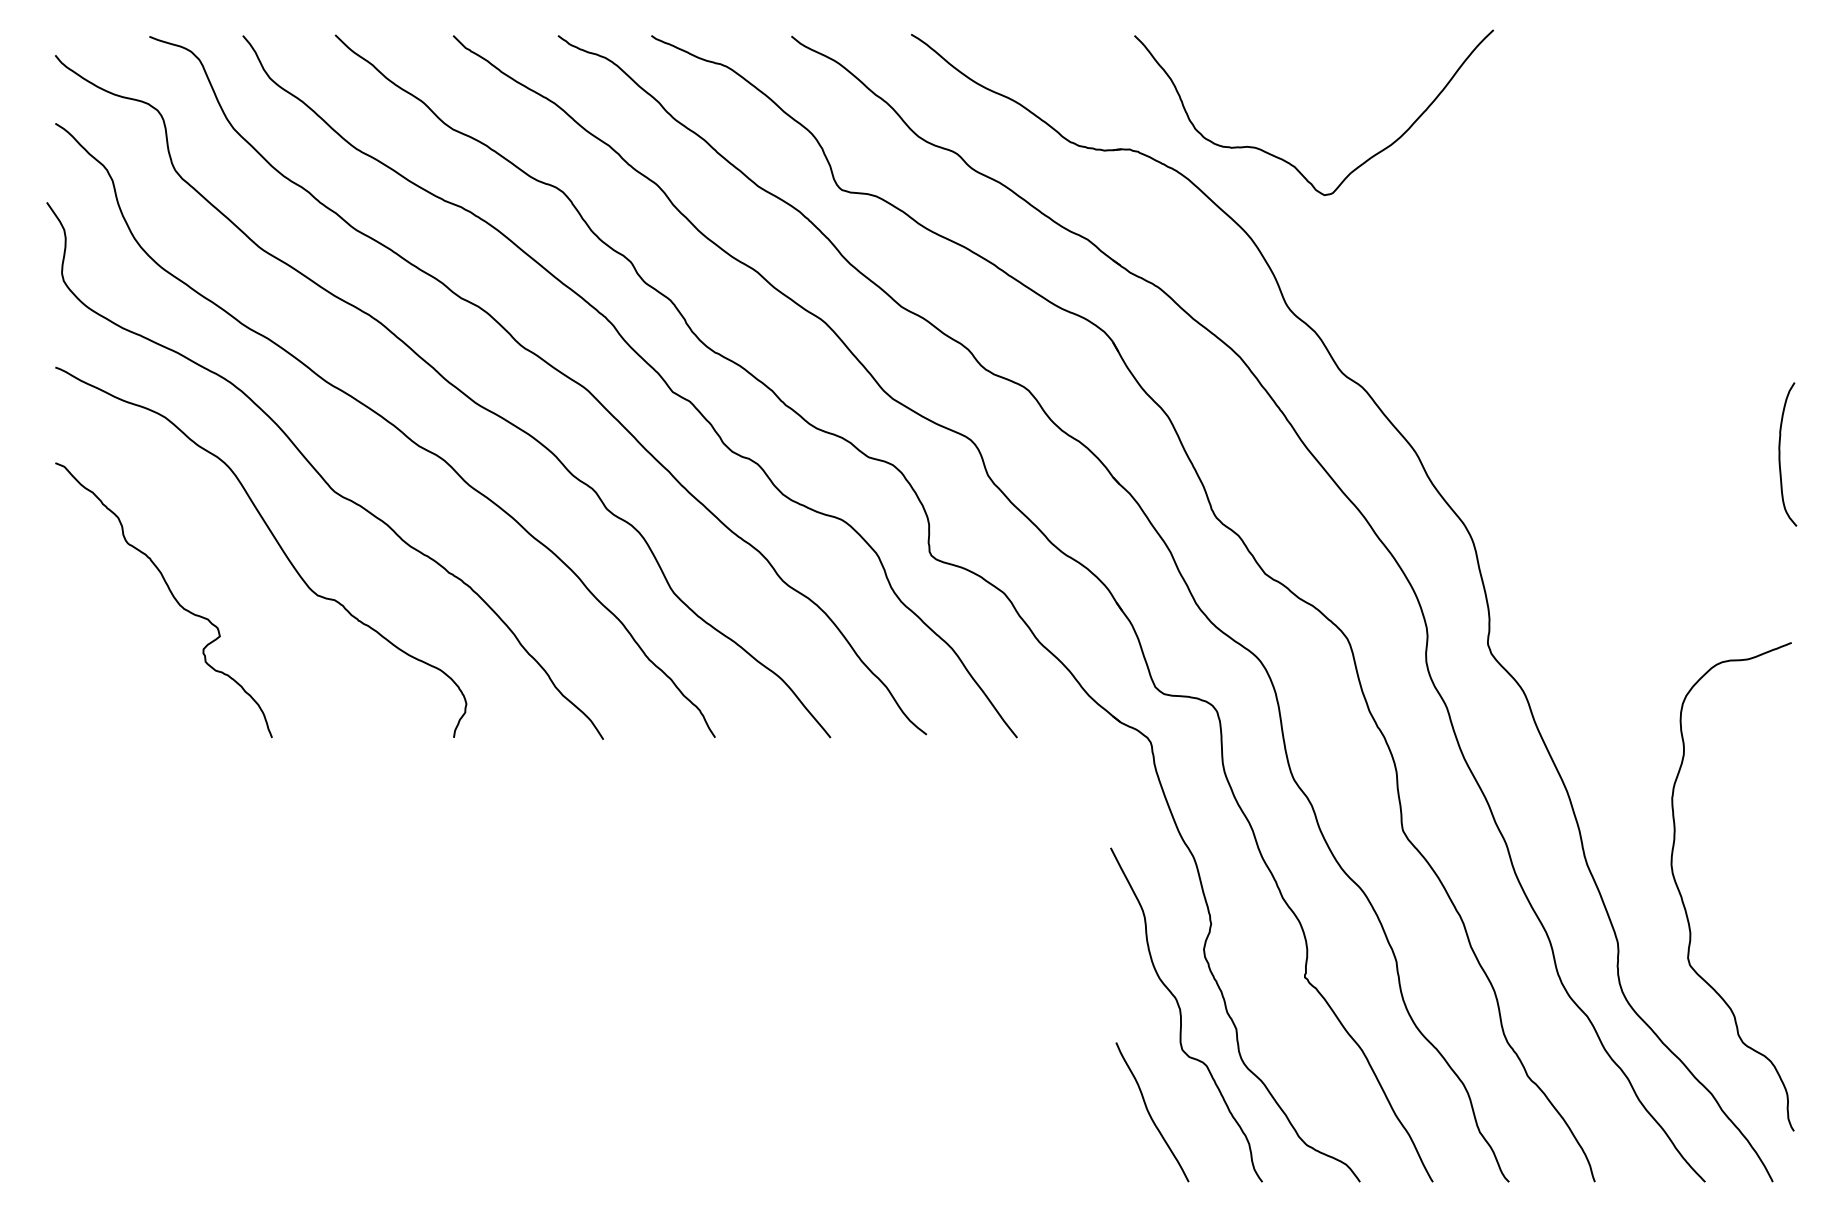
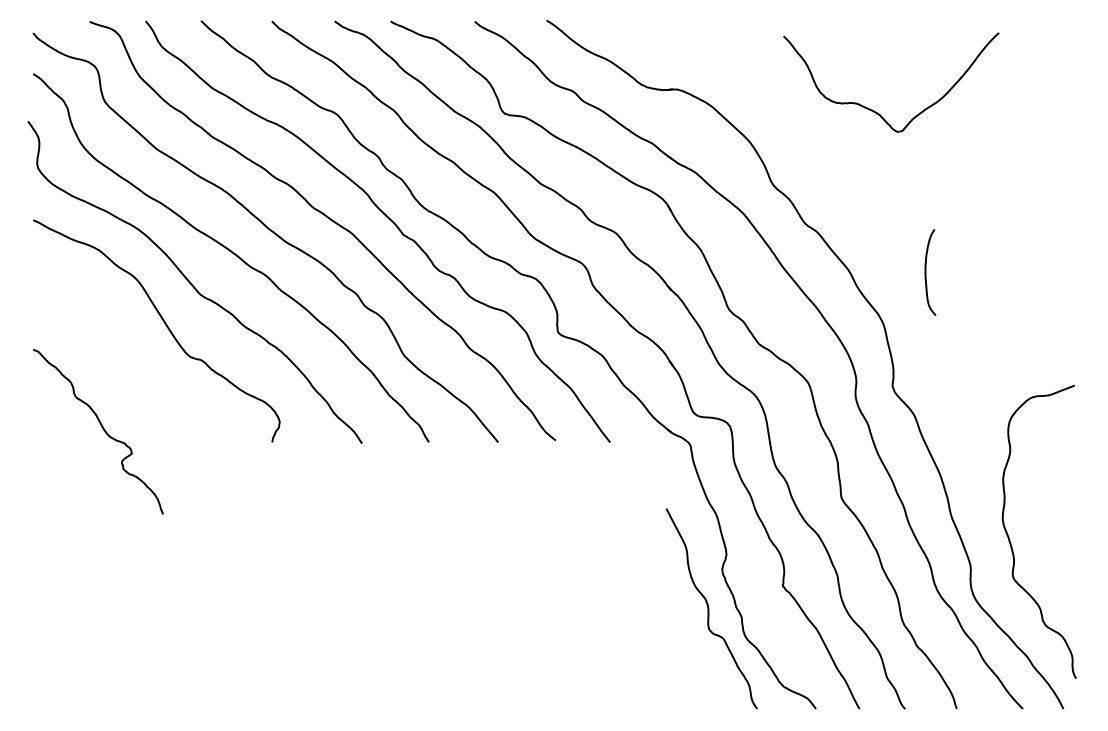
curve: (1289, 161) -> (876, 111), moved
curve: (1781, 454) -> (926, 272), moved
curve: (170, 596) -> (102, 429), moved
curve: (1151, 1112) -> (690, 667), removed

